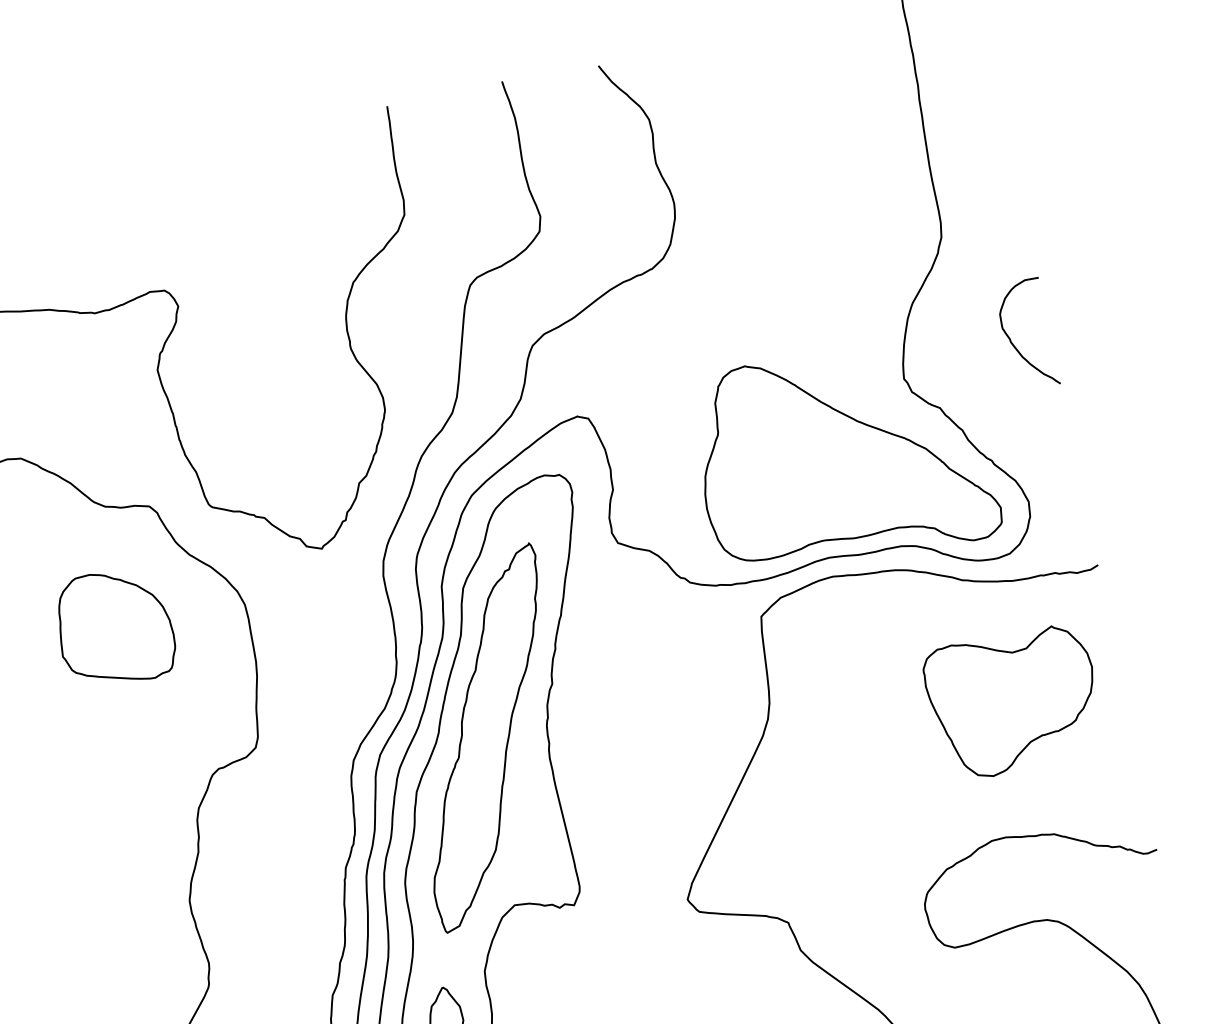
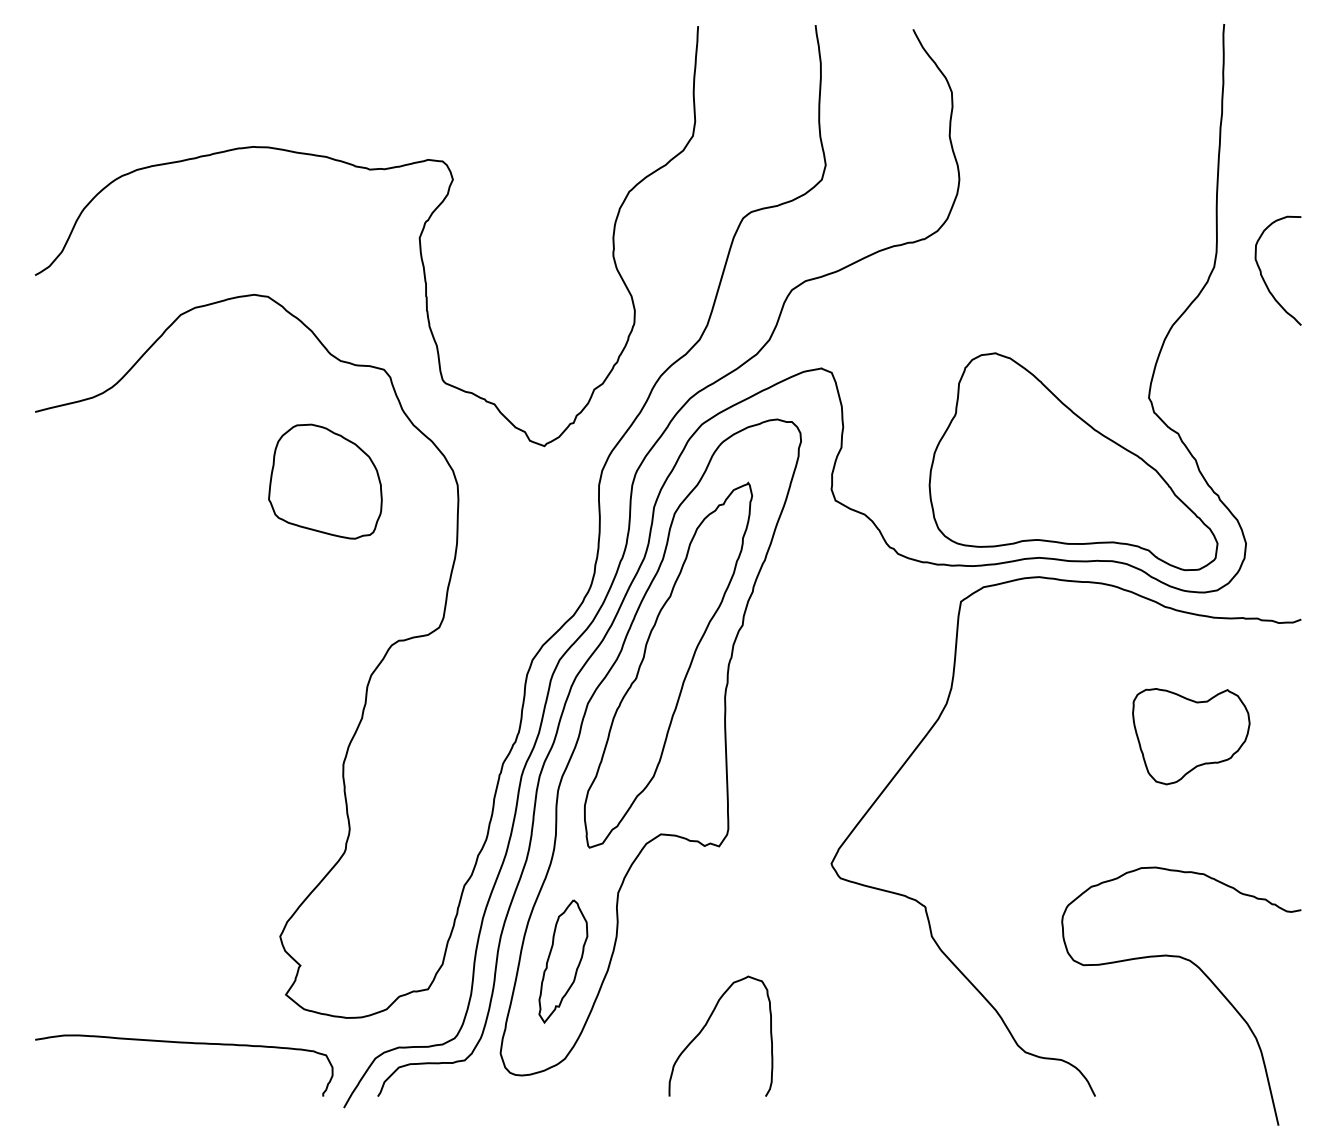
curve: (1013, 344) -> (1263, 277), moved
part: (1014, 701) -> (1191, 736), size x0.7

